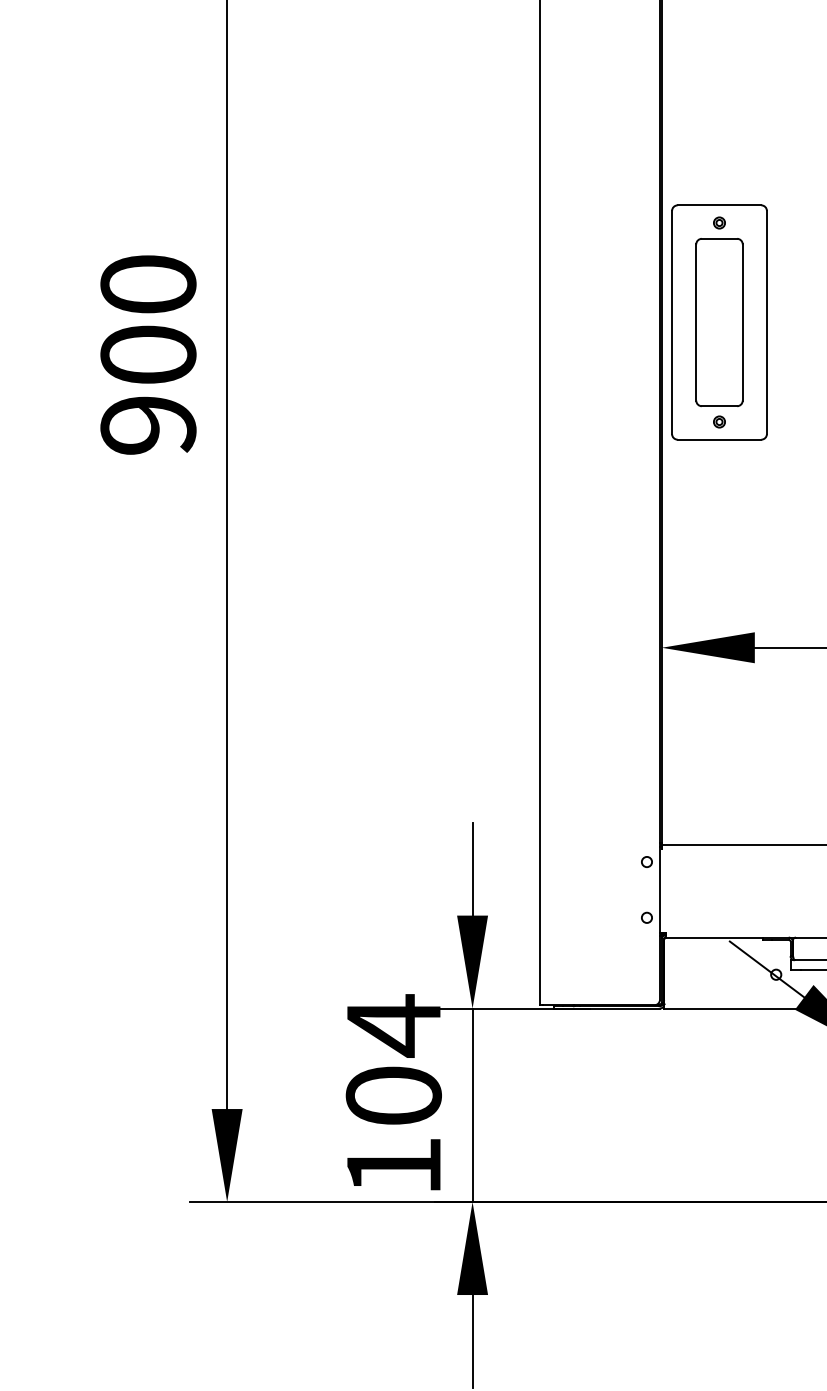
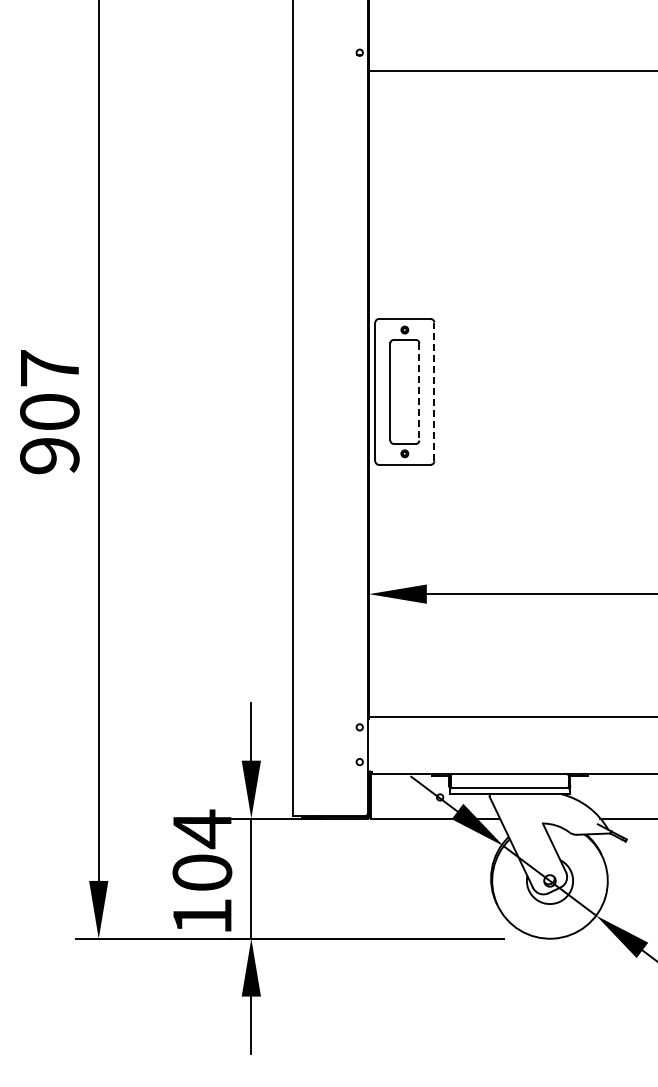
text: (147, 284) -> (49, 368), 900 -> 907
line: (743, 321) -> (419, 391), solid -> dashed
line: (767, 321) -> (434, 391), solid -> dashed

